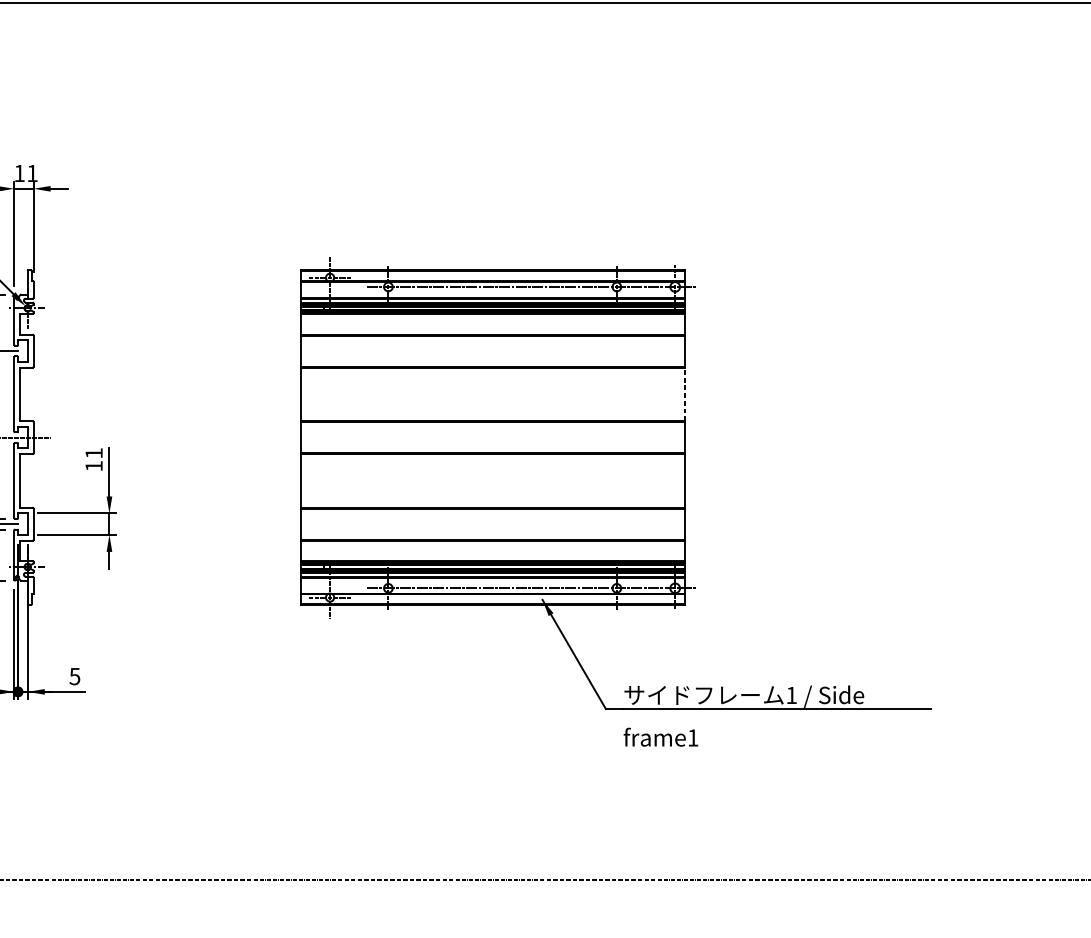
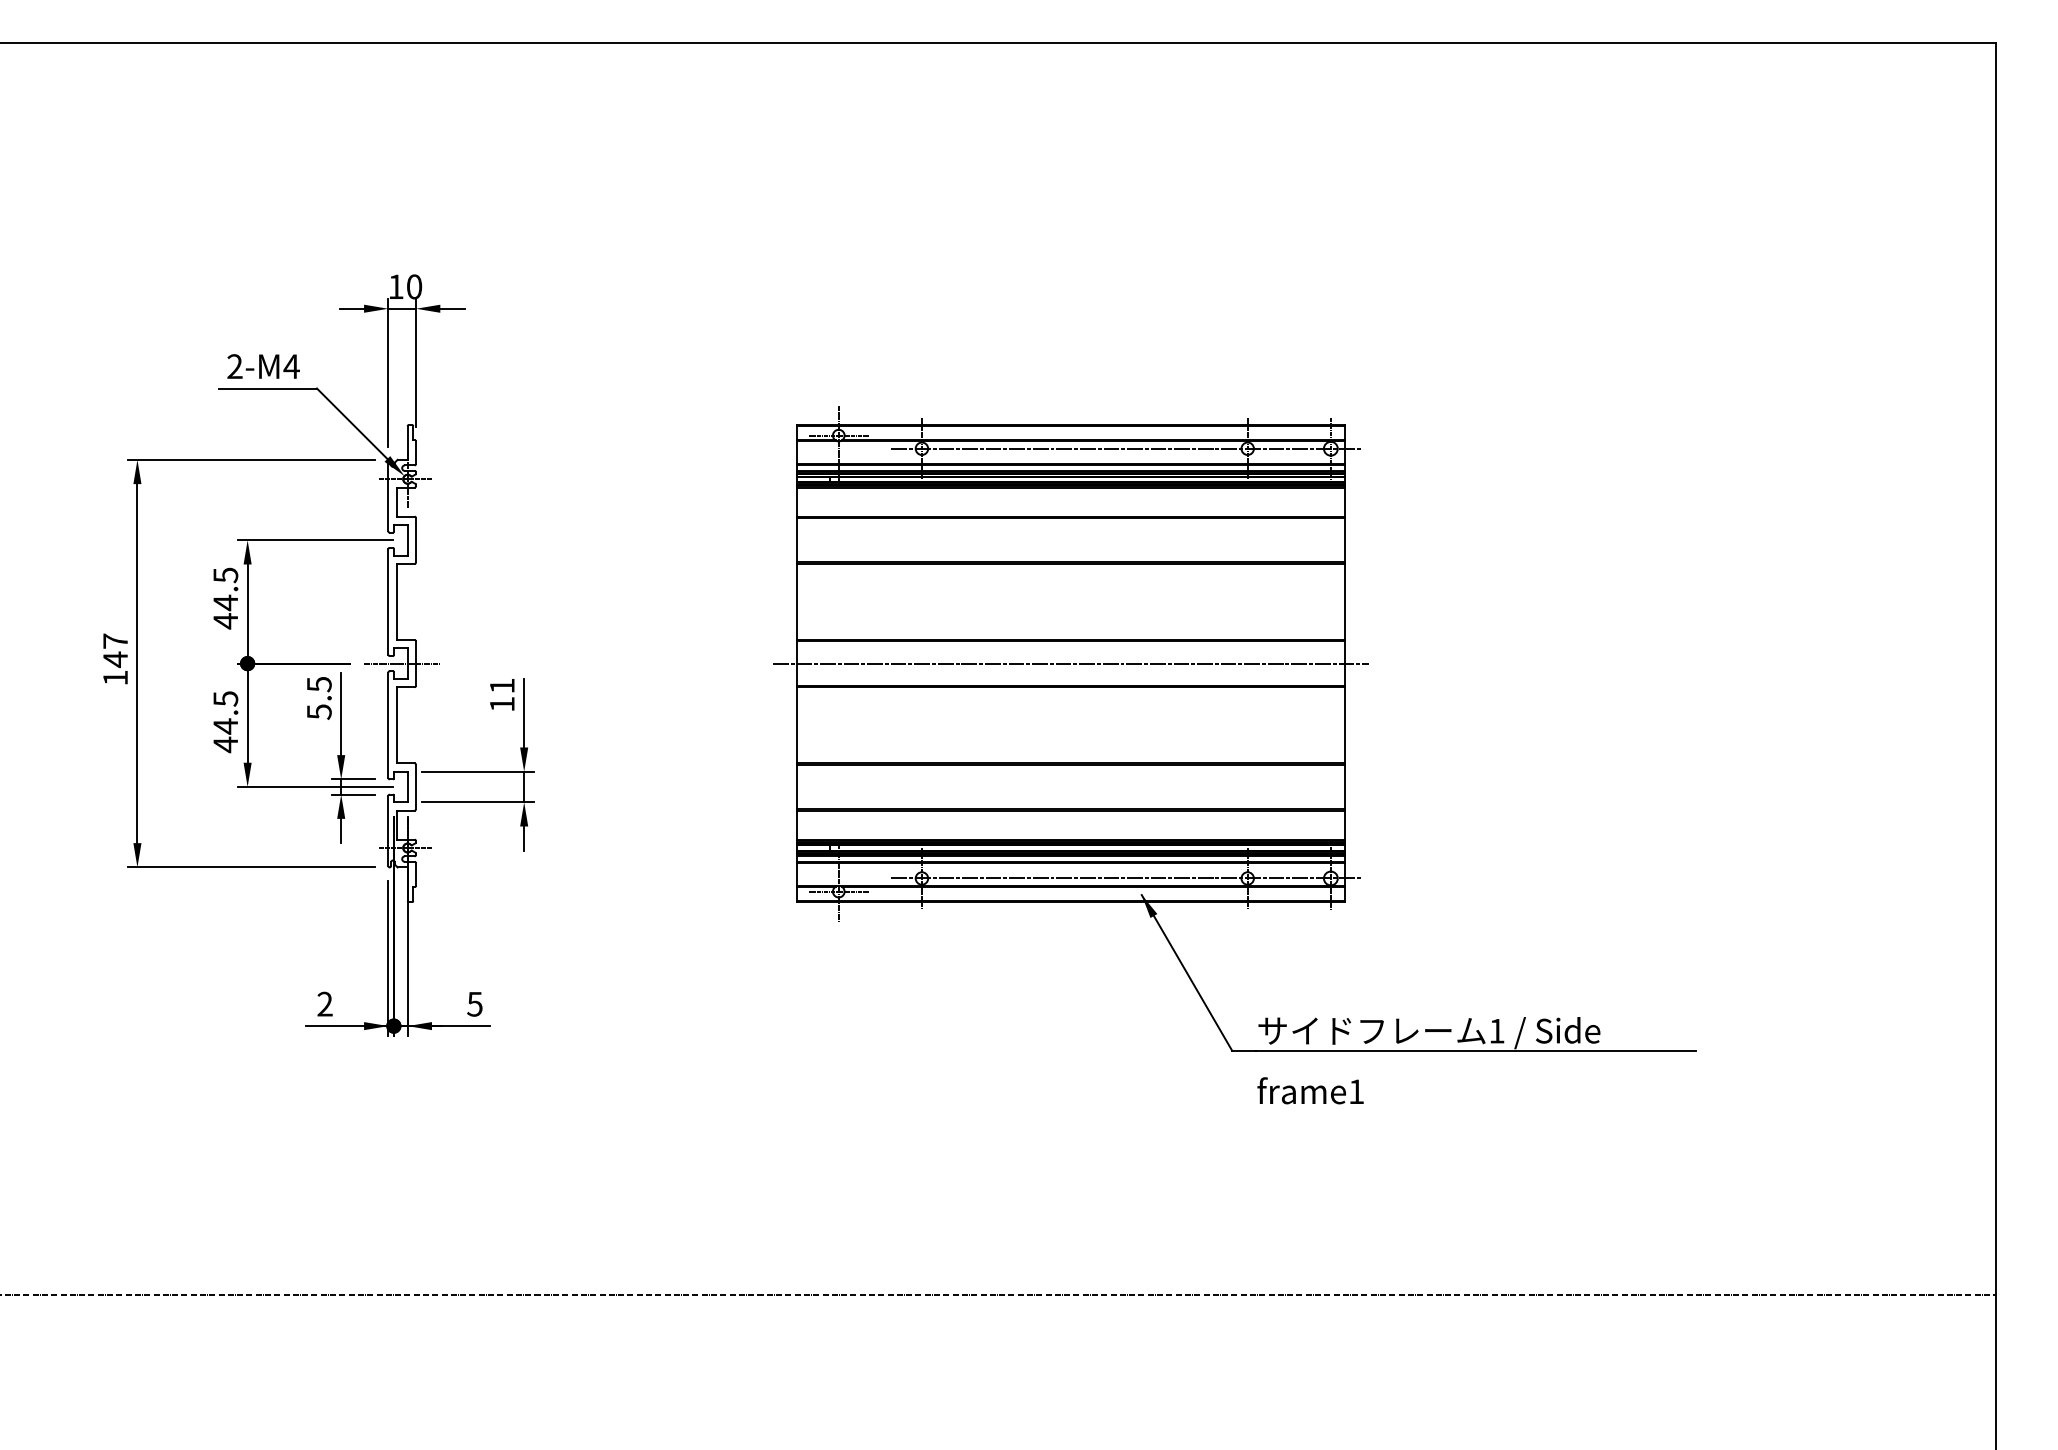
text: (32, 173) -> (414, 286), 11 -> 10
line: (684, 394) -> (1344, 601), dashed -> solid
line: (492, 437) -> (1070, 663), added

